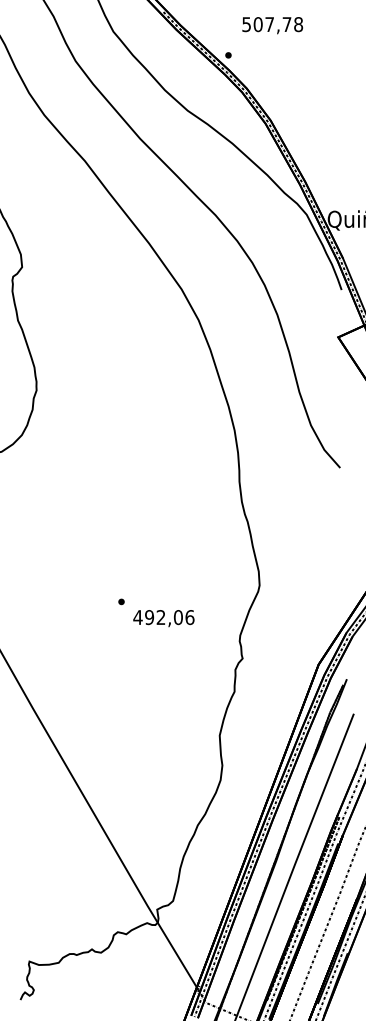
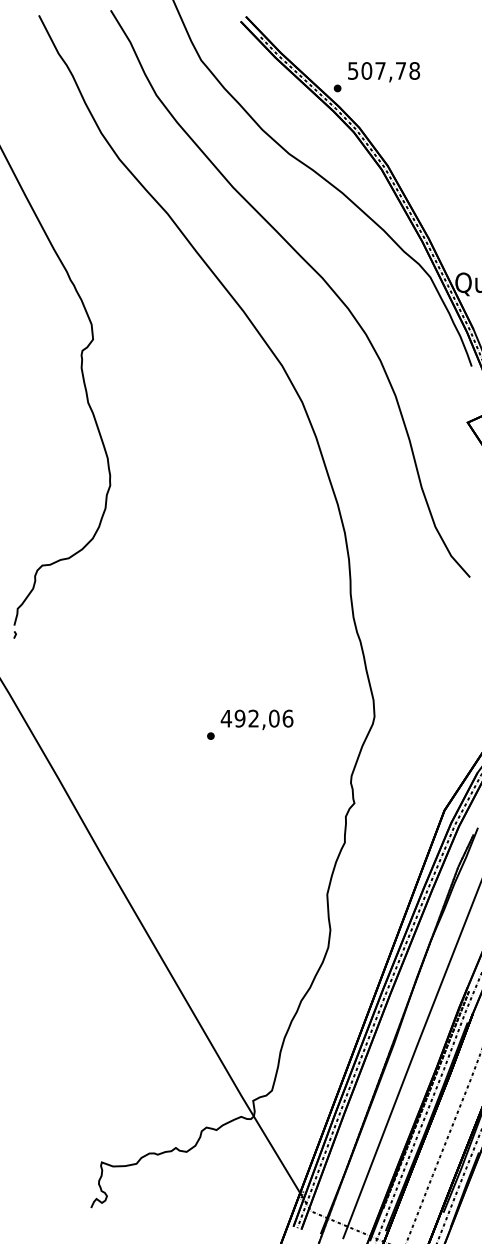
text: (272, 25) -> (383, 72), moved
text: (163, 618) -> (256, 719), moved

